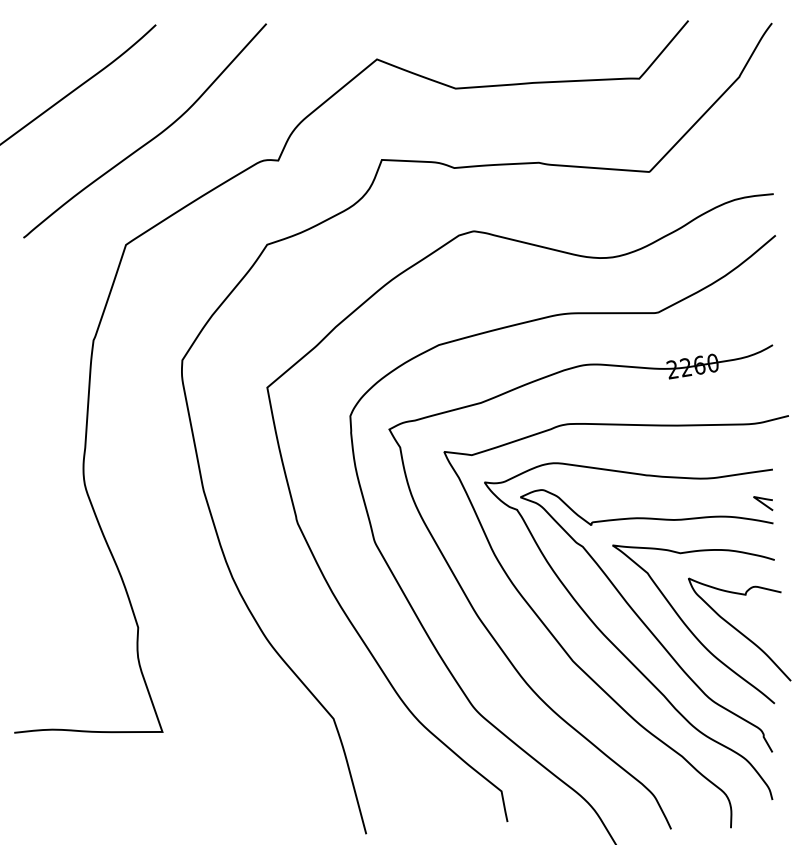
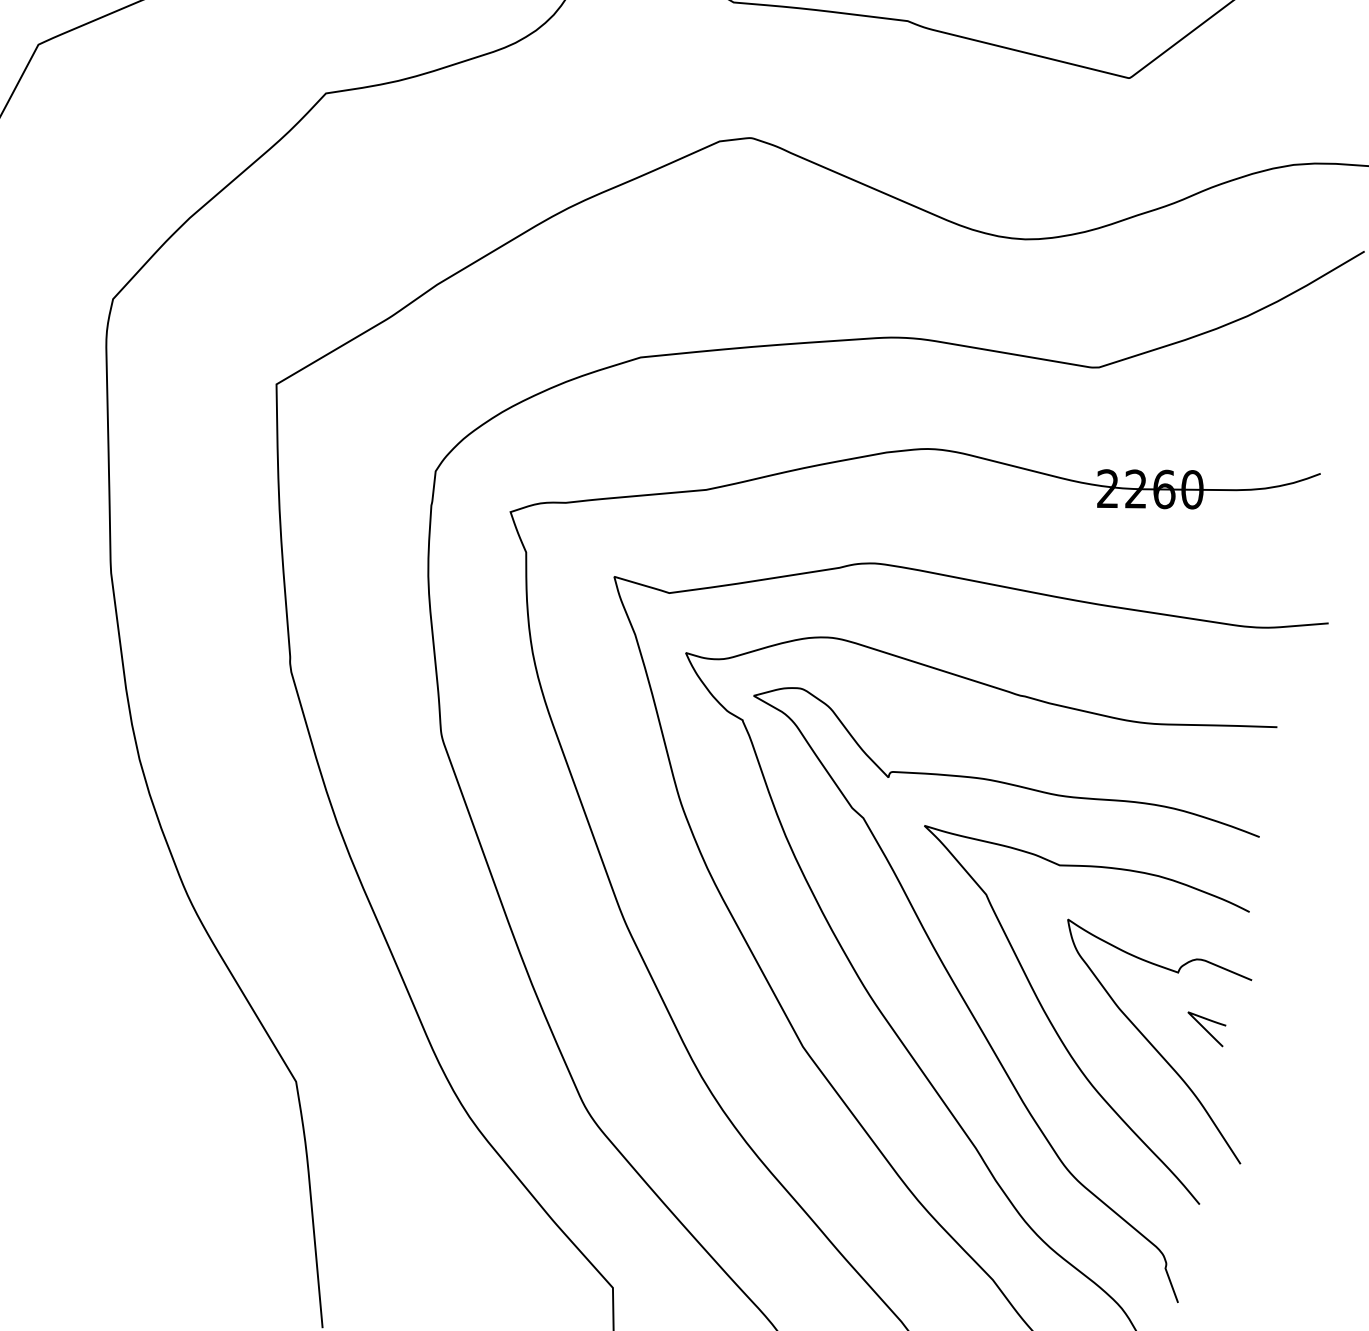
curve: (763, 503) -> (1206, 1029), moved

